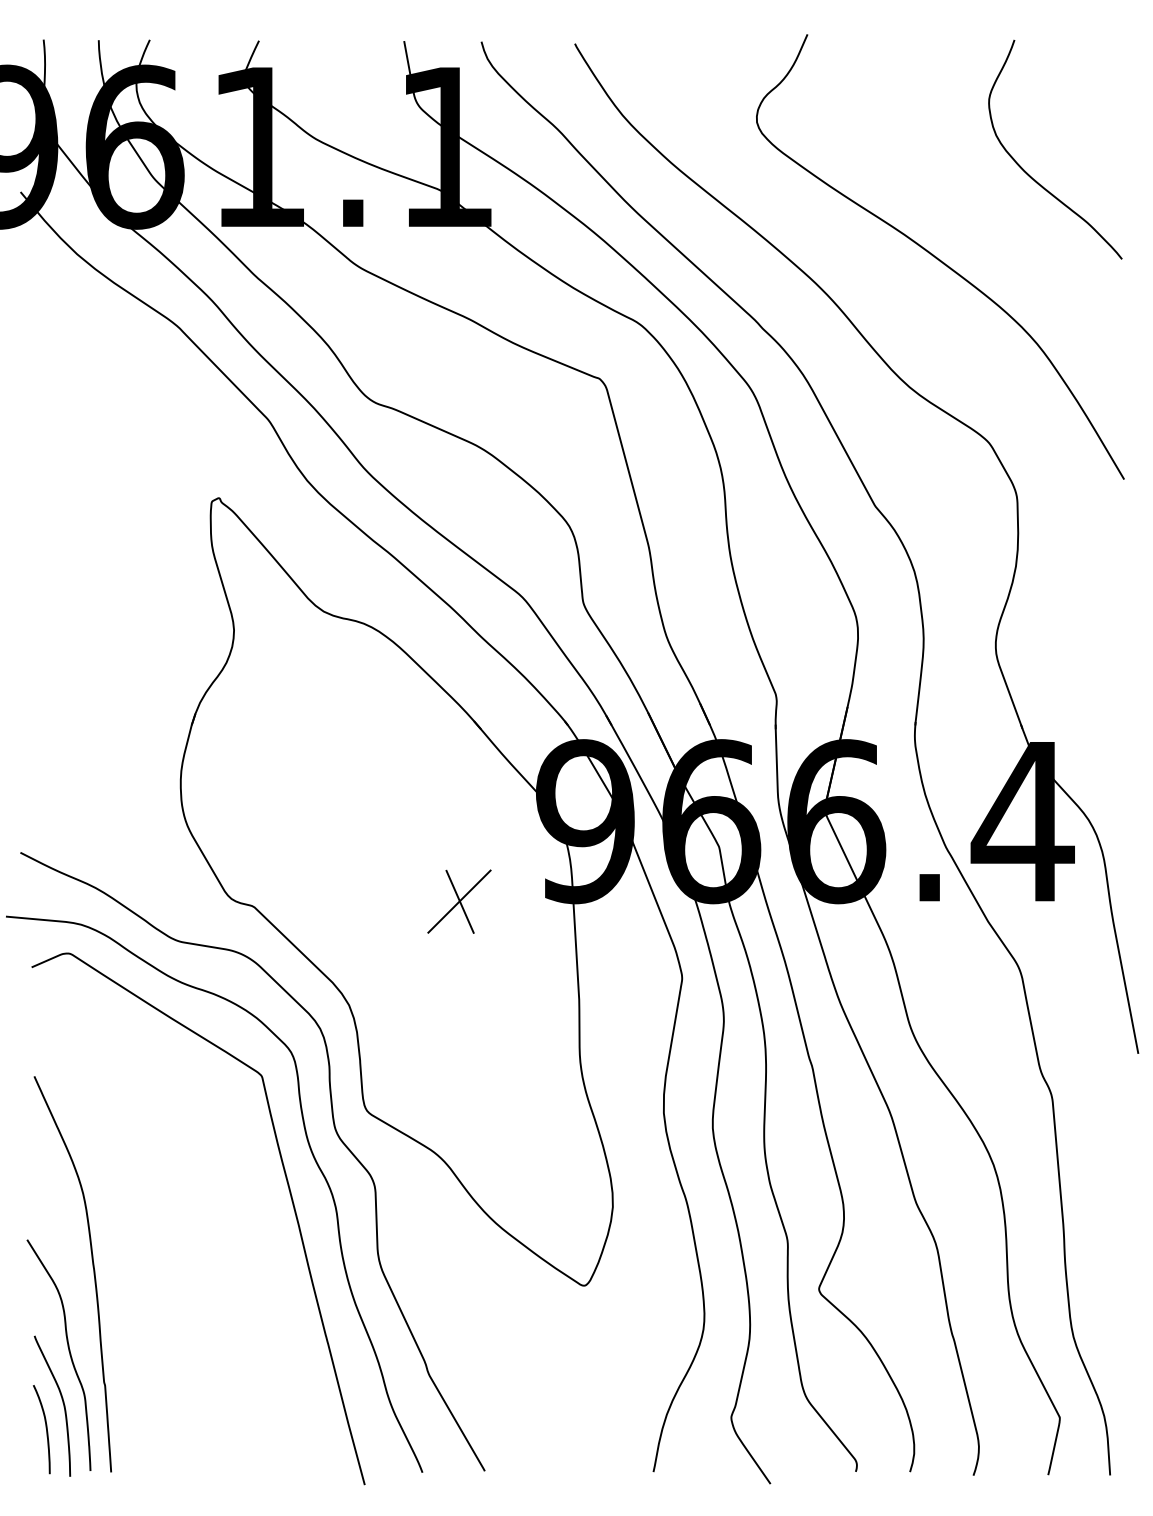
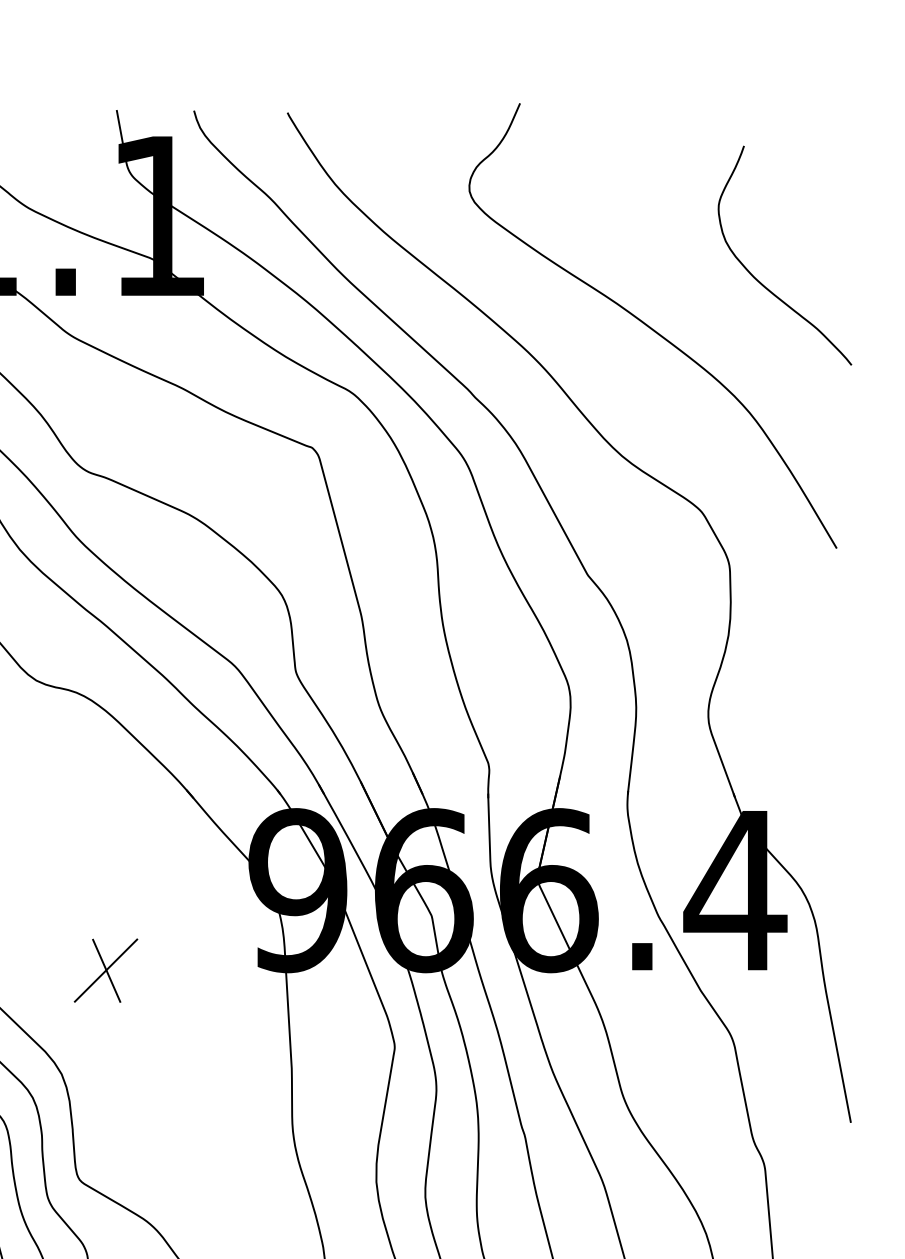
curve: (1035, 179) -> (765, 285), moved
part: (459, 901) -> (106, 970), moved

